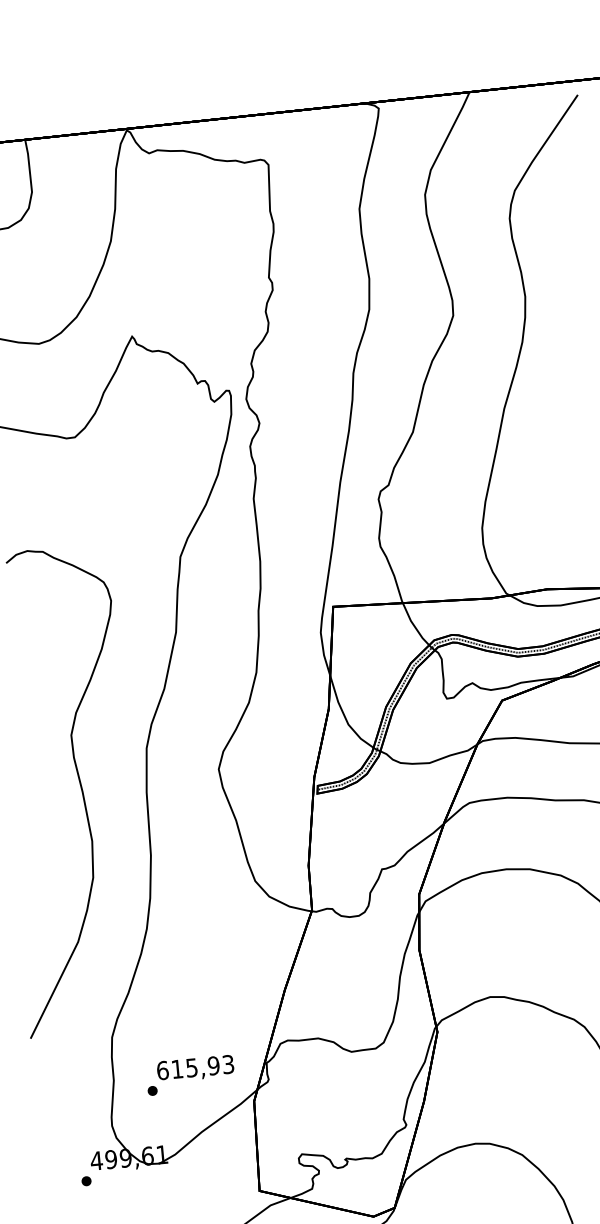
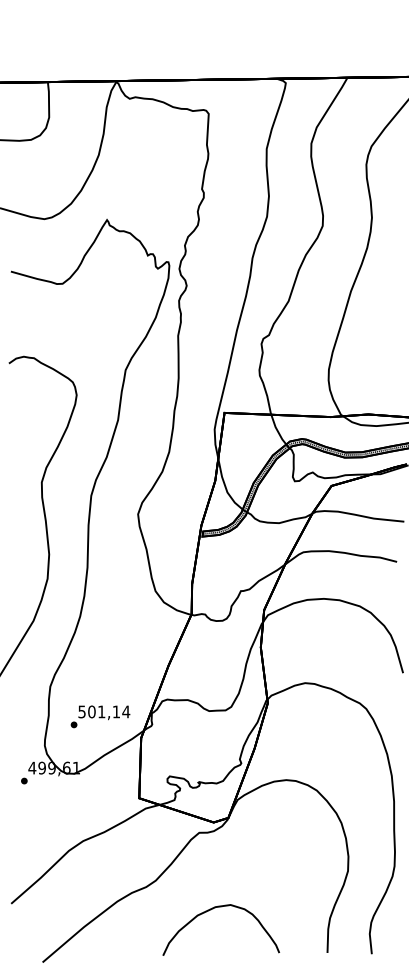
text: (196, 1066) -> (104, 711), 615,93 -> 501,14

